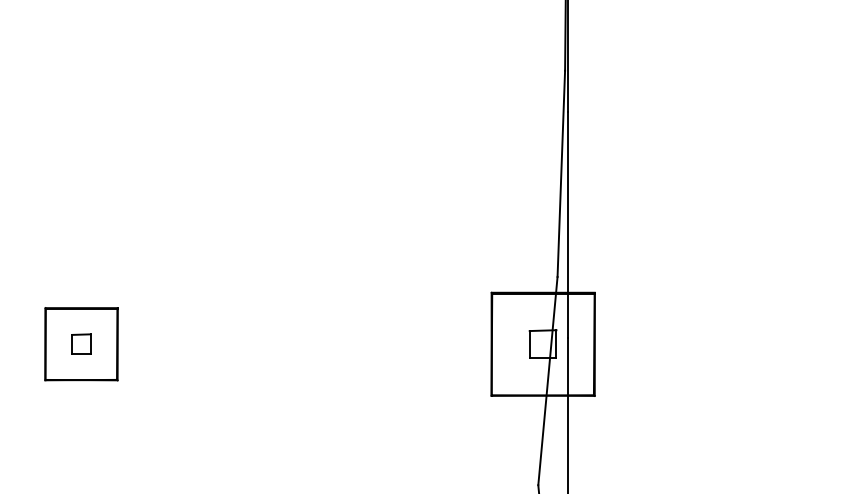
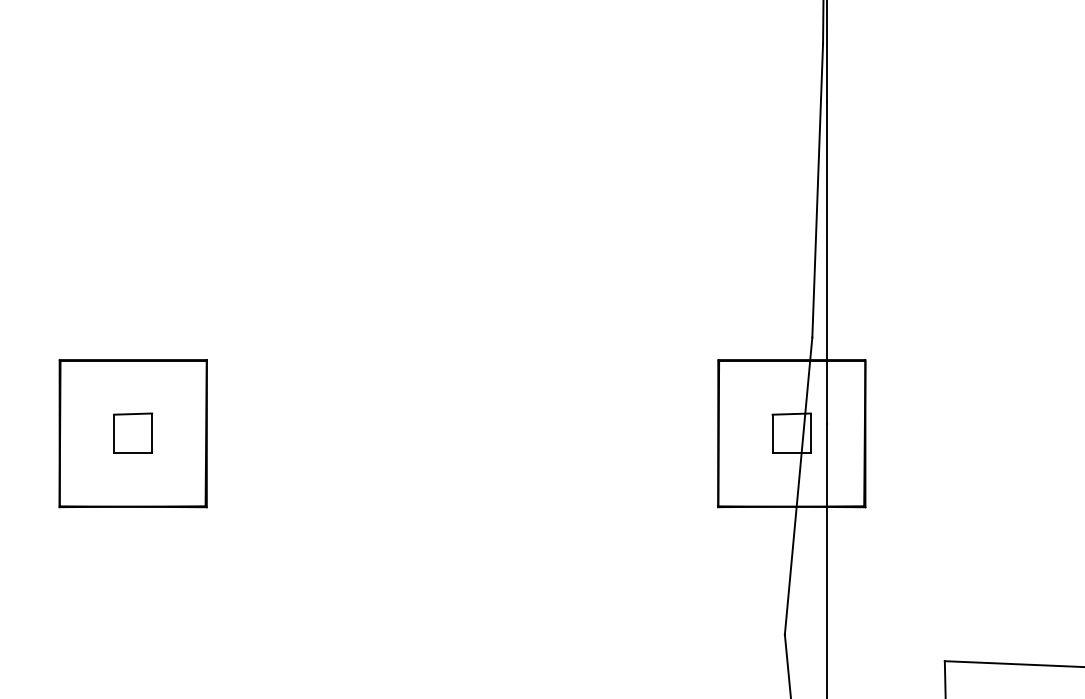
part: (81, 343) -> (133, 432), size x1.43

